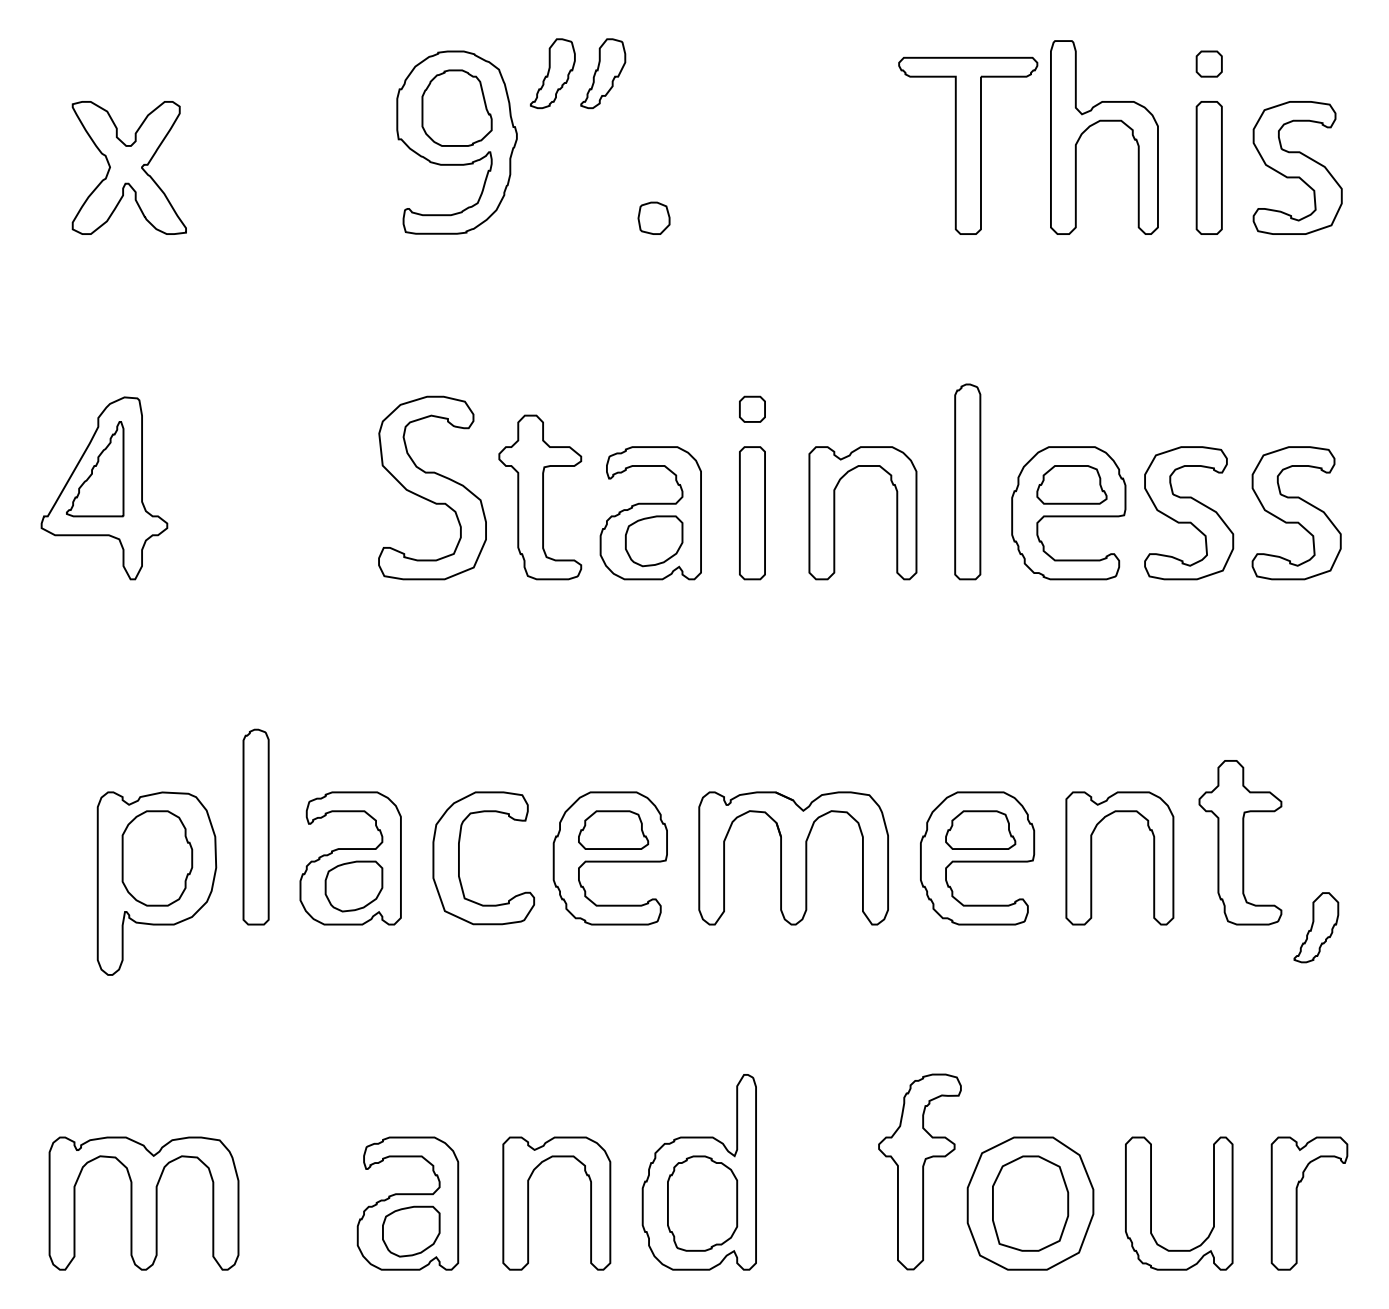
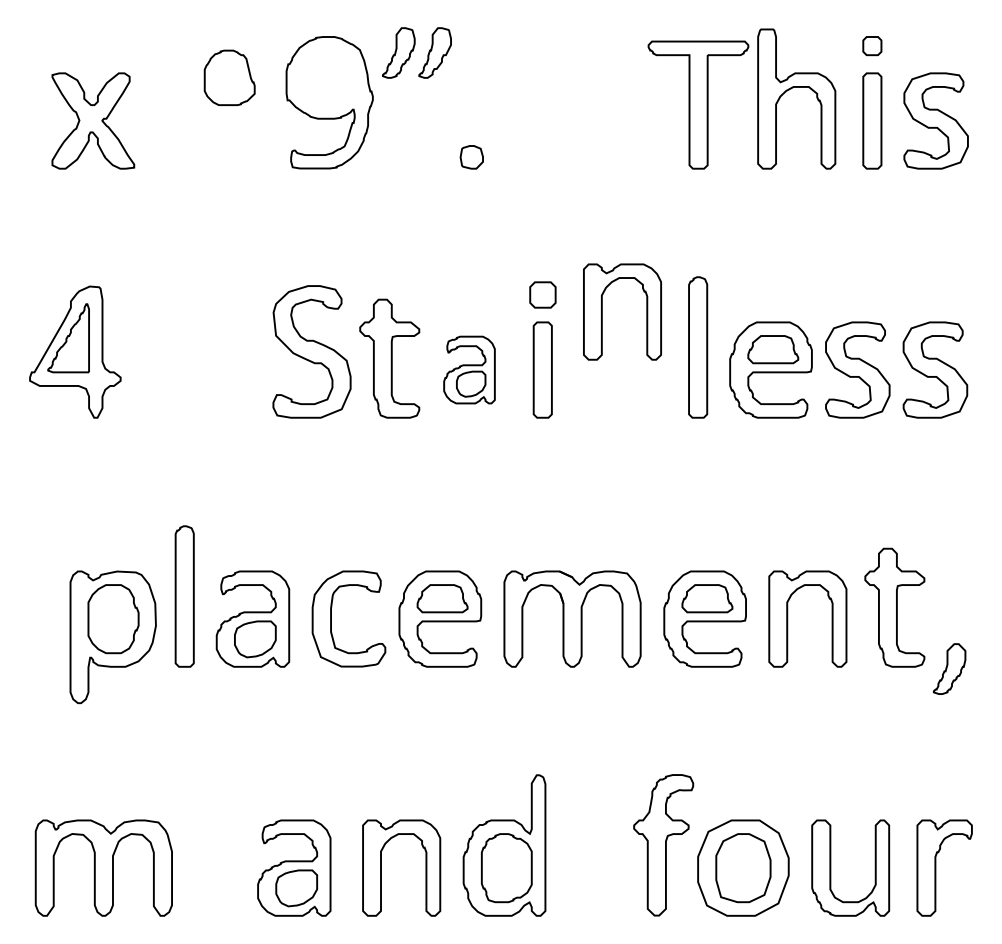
part: (456, 107) -> (229, 77), moved
part: (752, 409) -> (542, 295), size x1.4
part: (650, 512) -> (469, 369), size x0.7
part: (835, 512) -> (602, 311), moved

